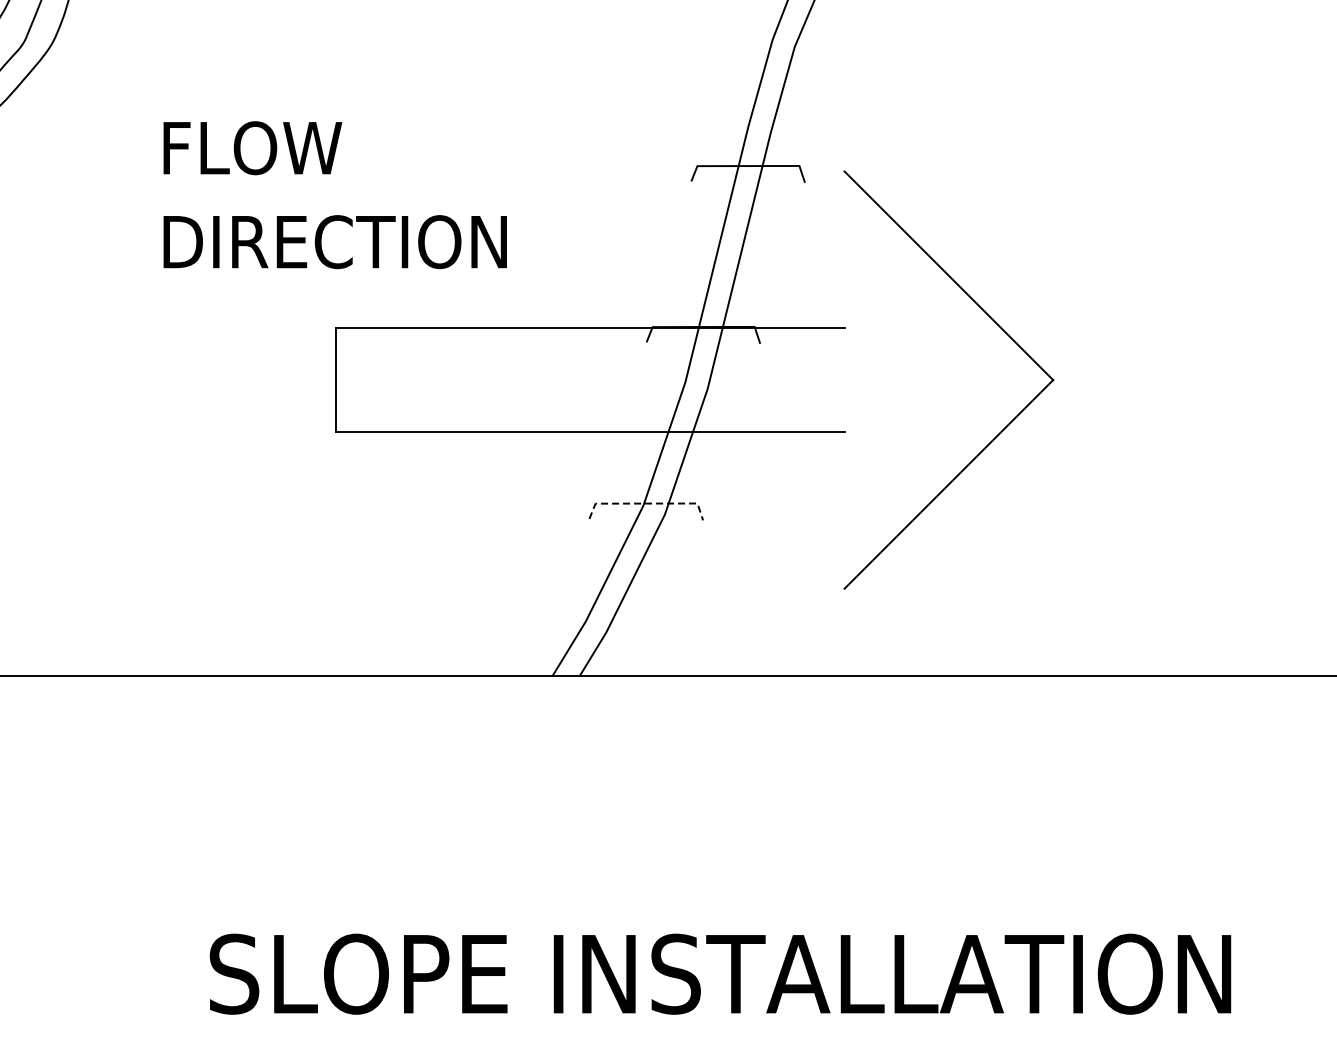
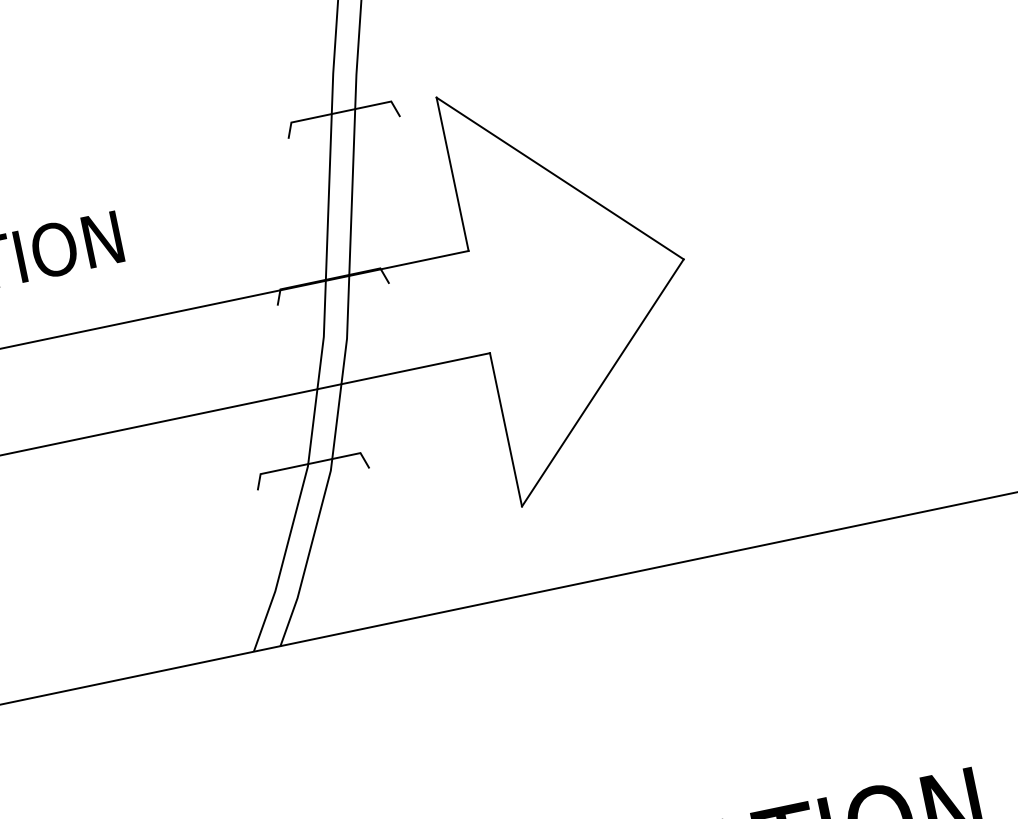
line: (844, 249) -> (452, 174), added
line: (647, 503) -> (311, 463), dashed -> solid
line: (844, 510) -> (505, 429), added

